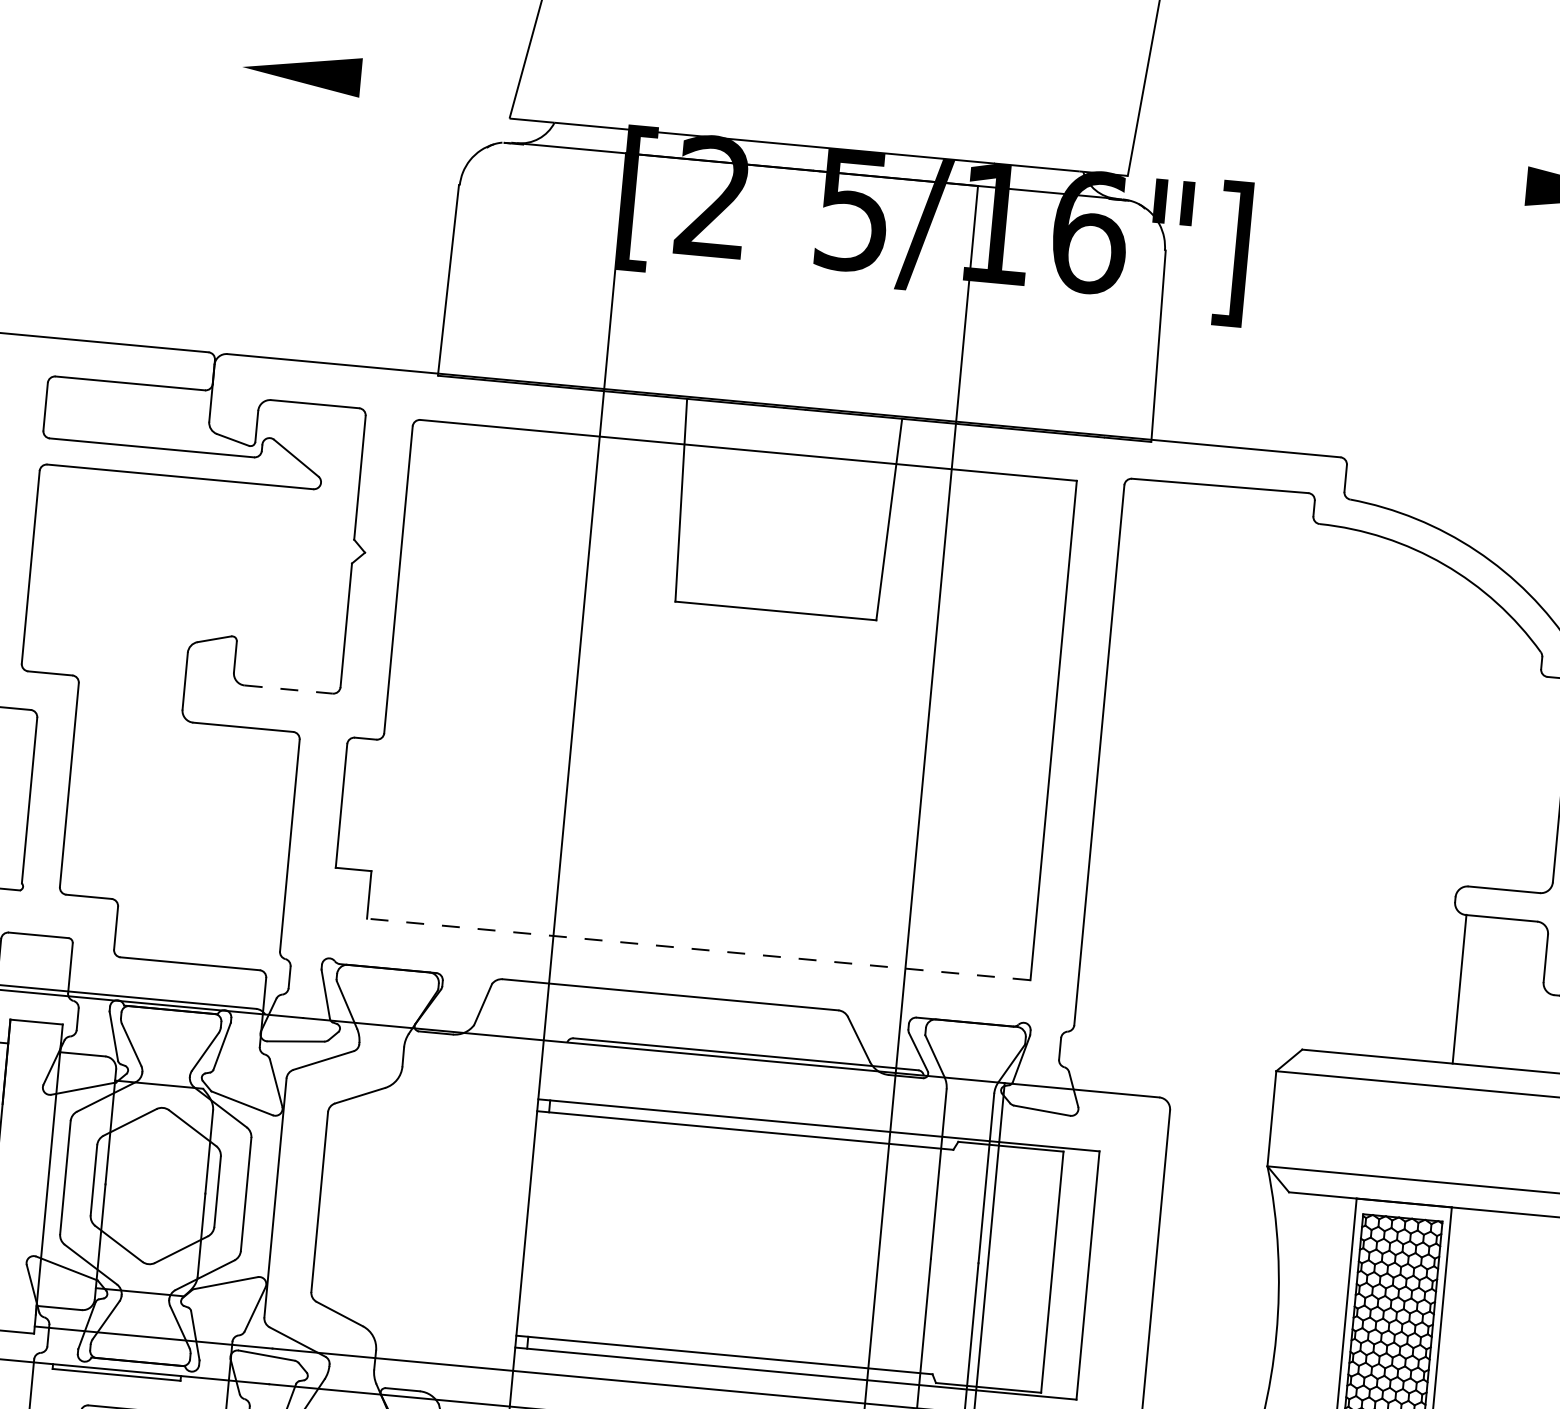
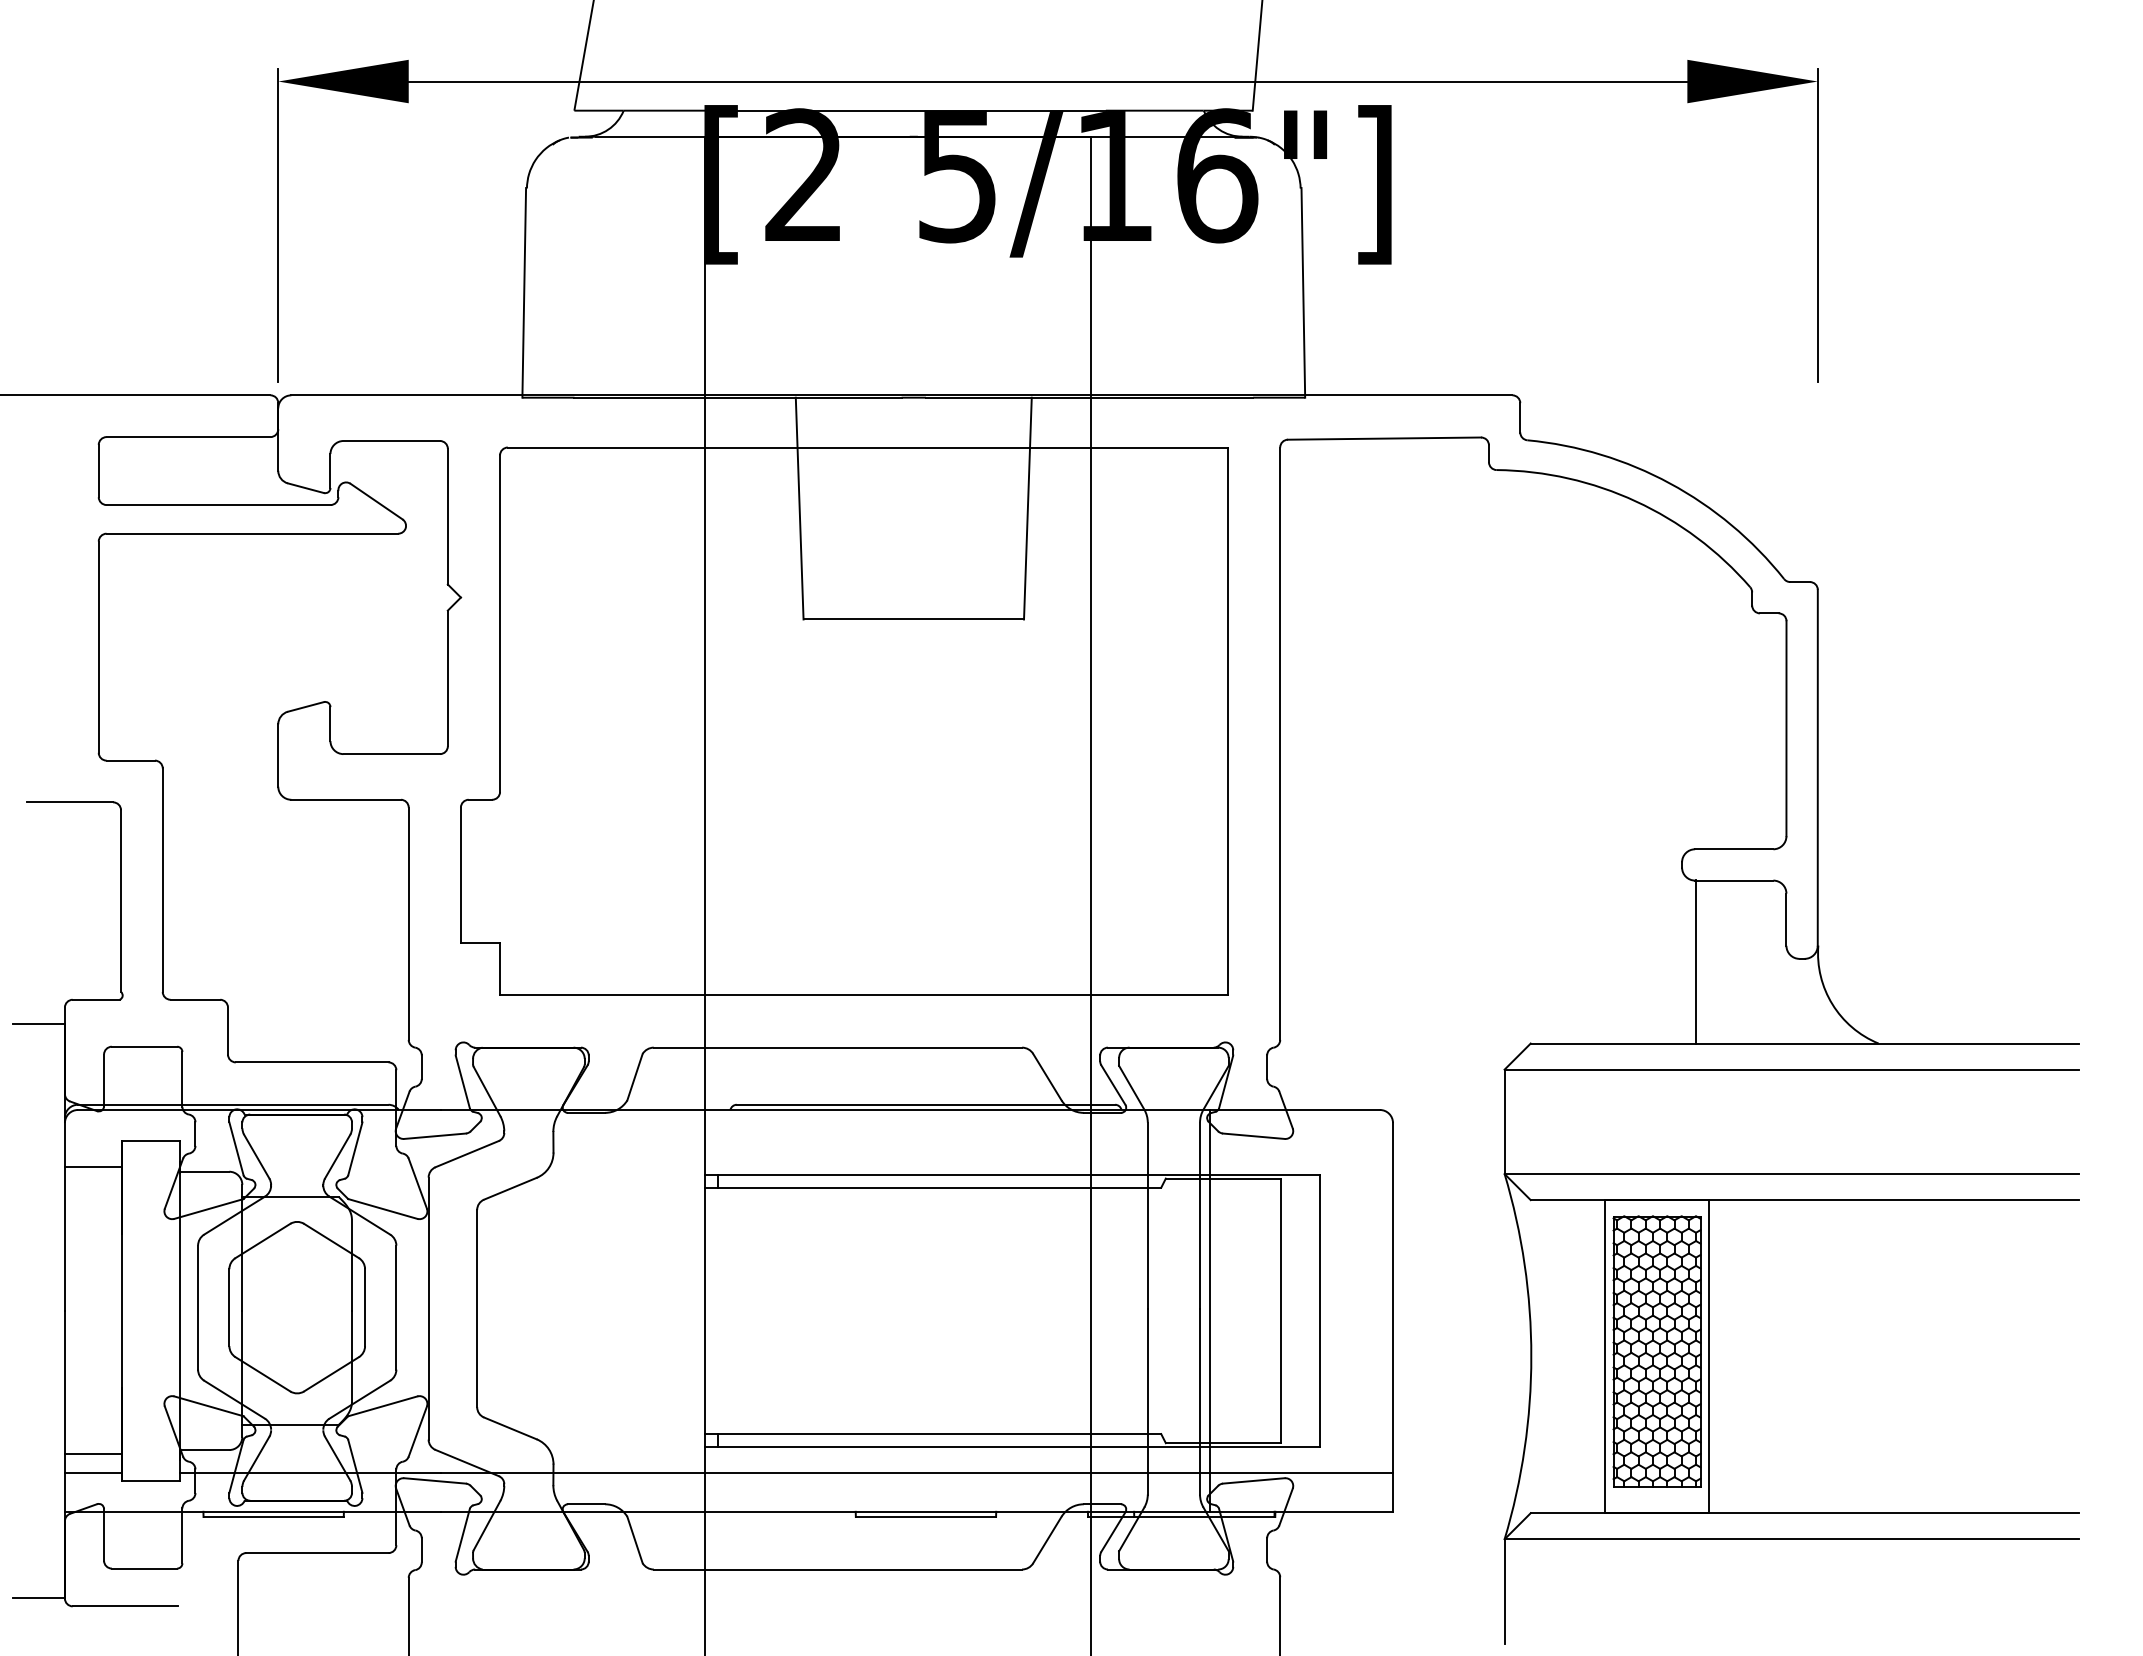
line: (943, 131) -> (1047, 81), added
line: (230, 198) -> (278, 225), added
line: (289, 689) -> (392, 754), dashed -> solid
line: (699, 949) -> (864, 995), dashed -> solid

